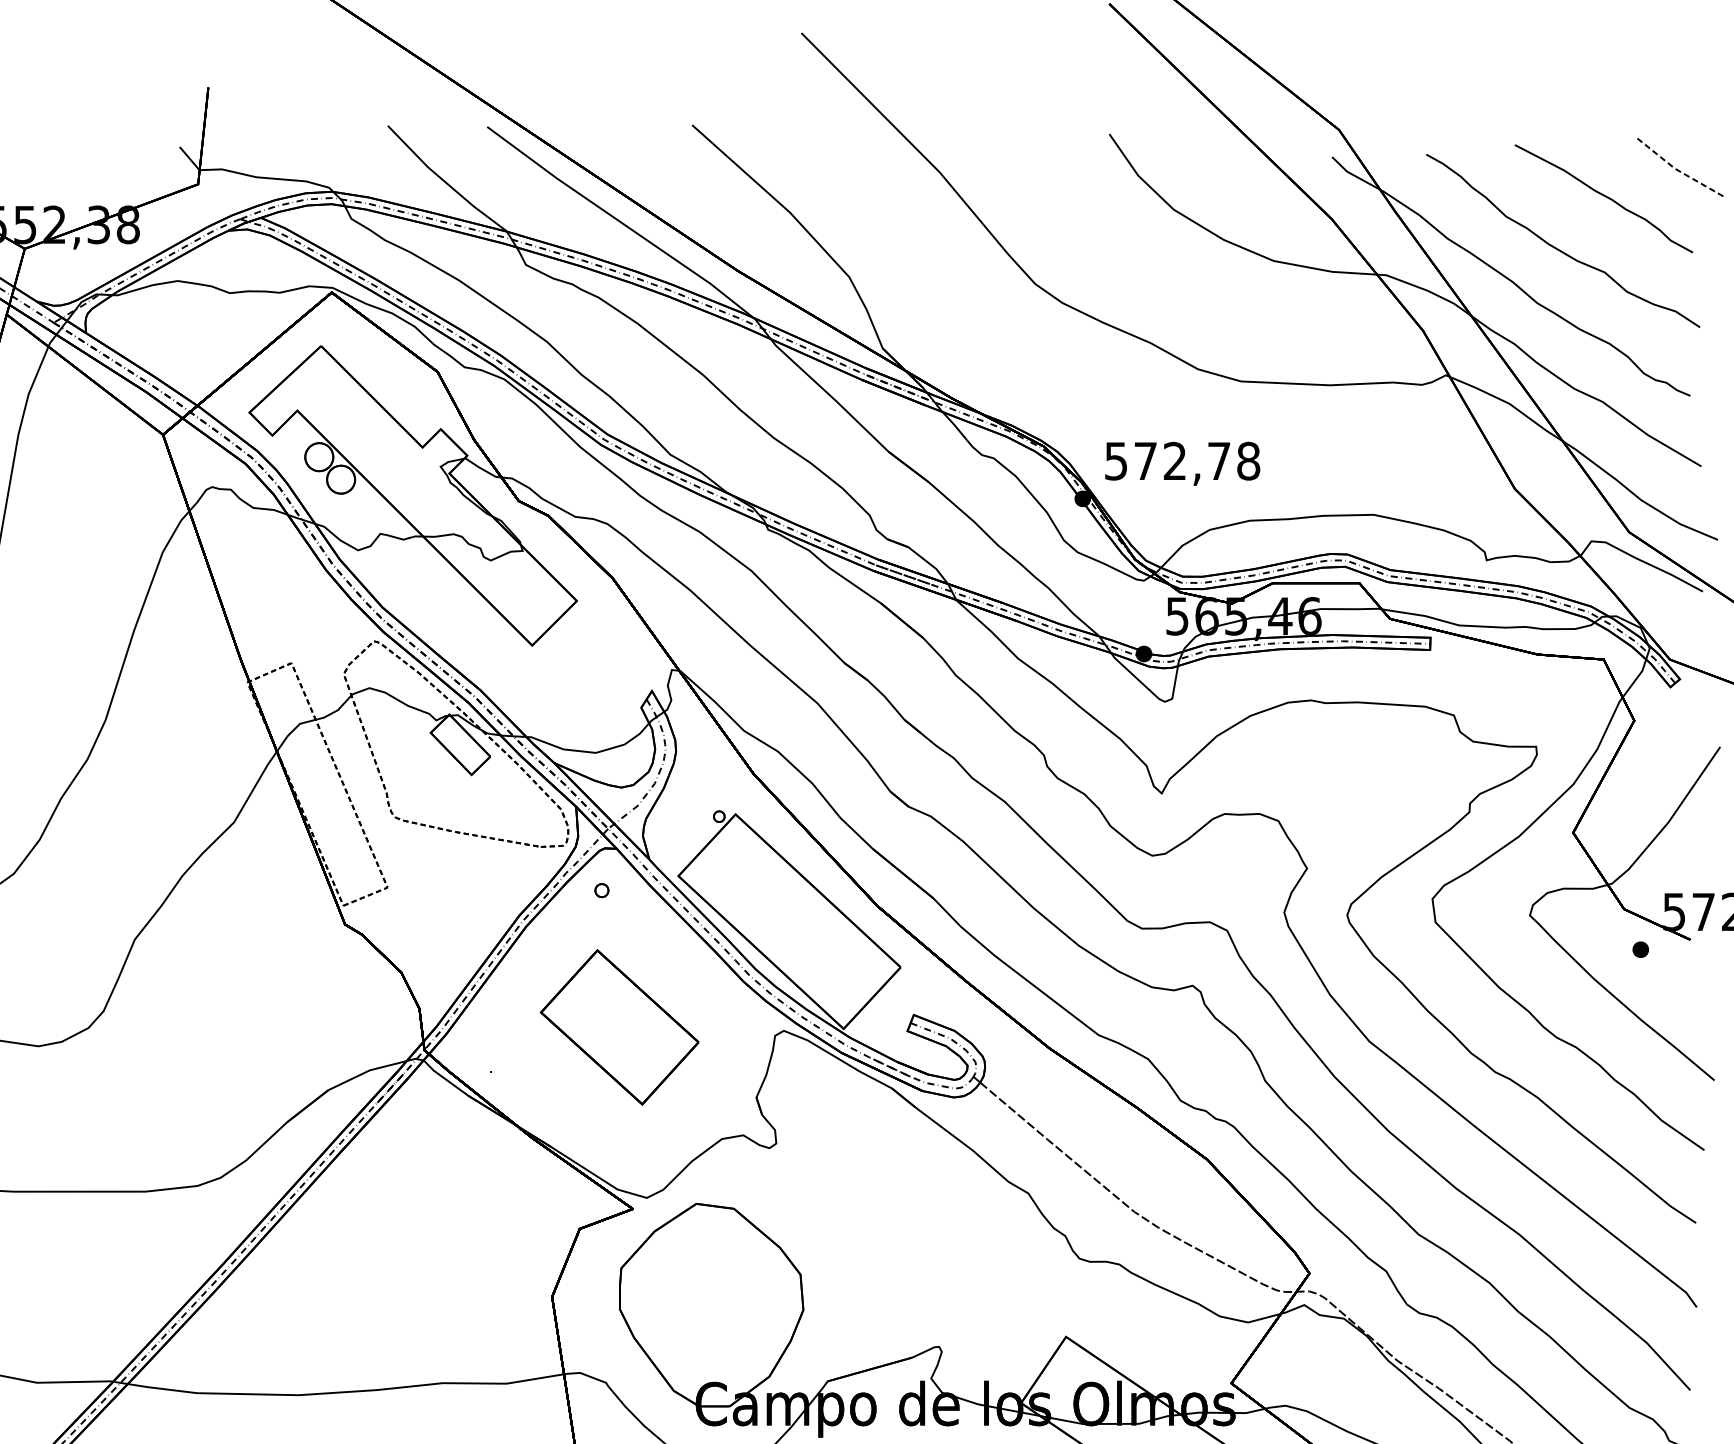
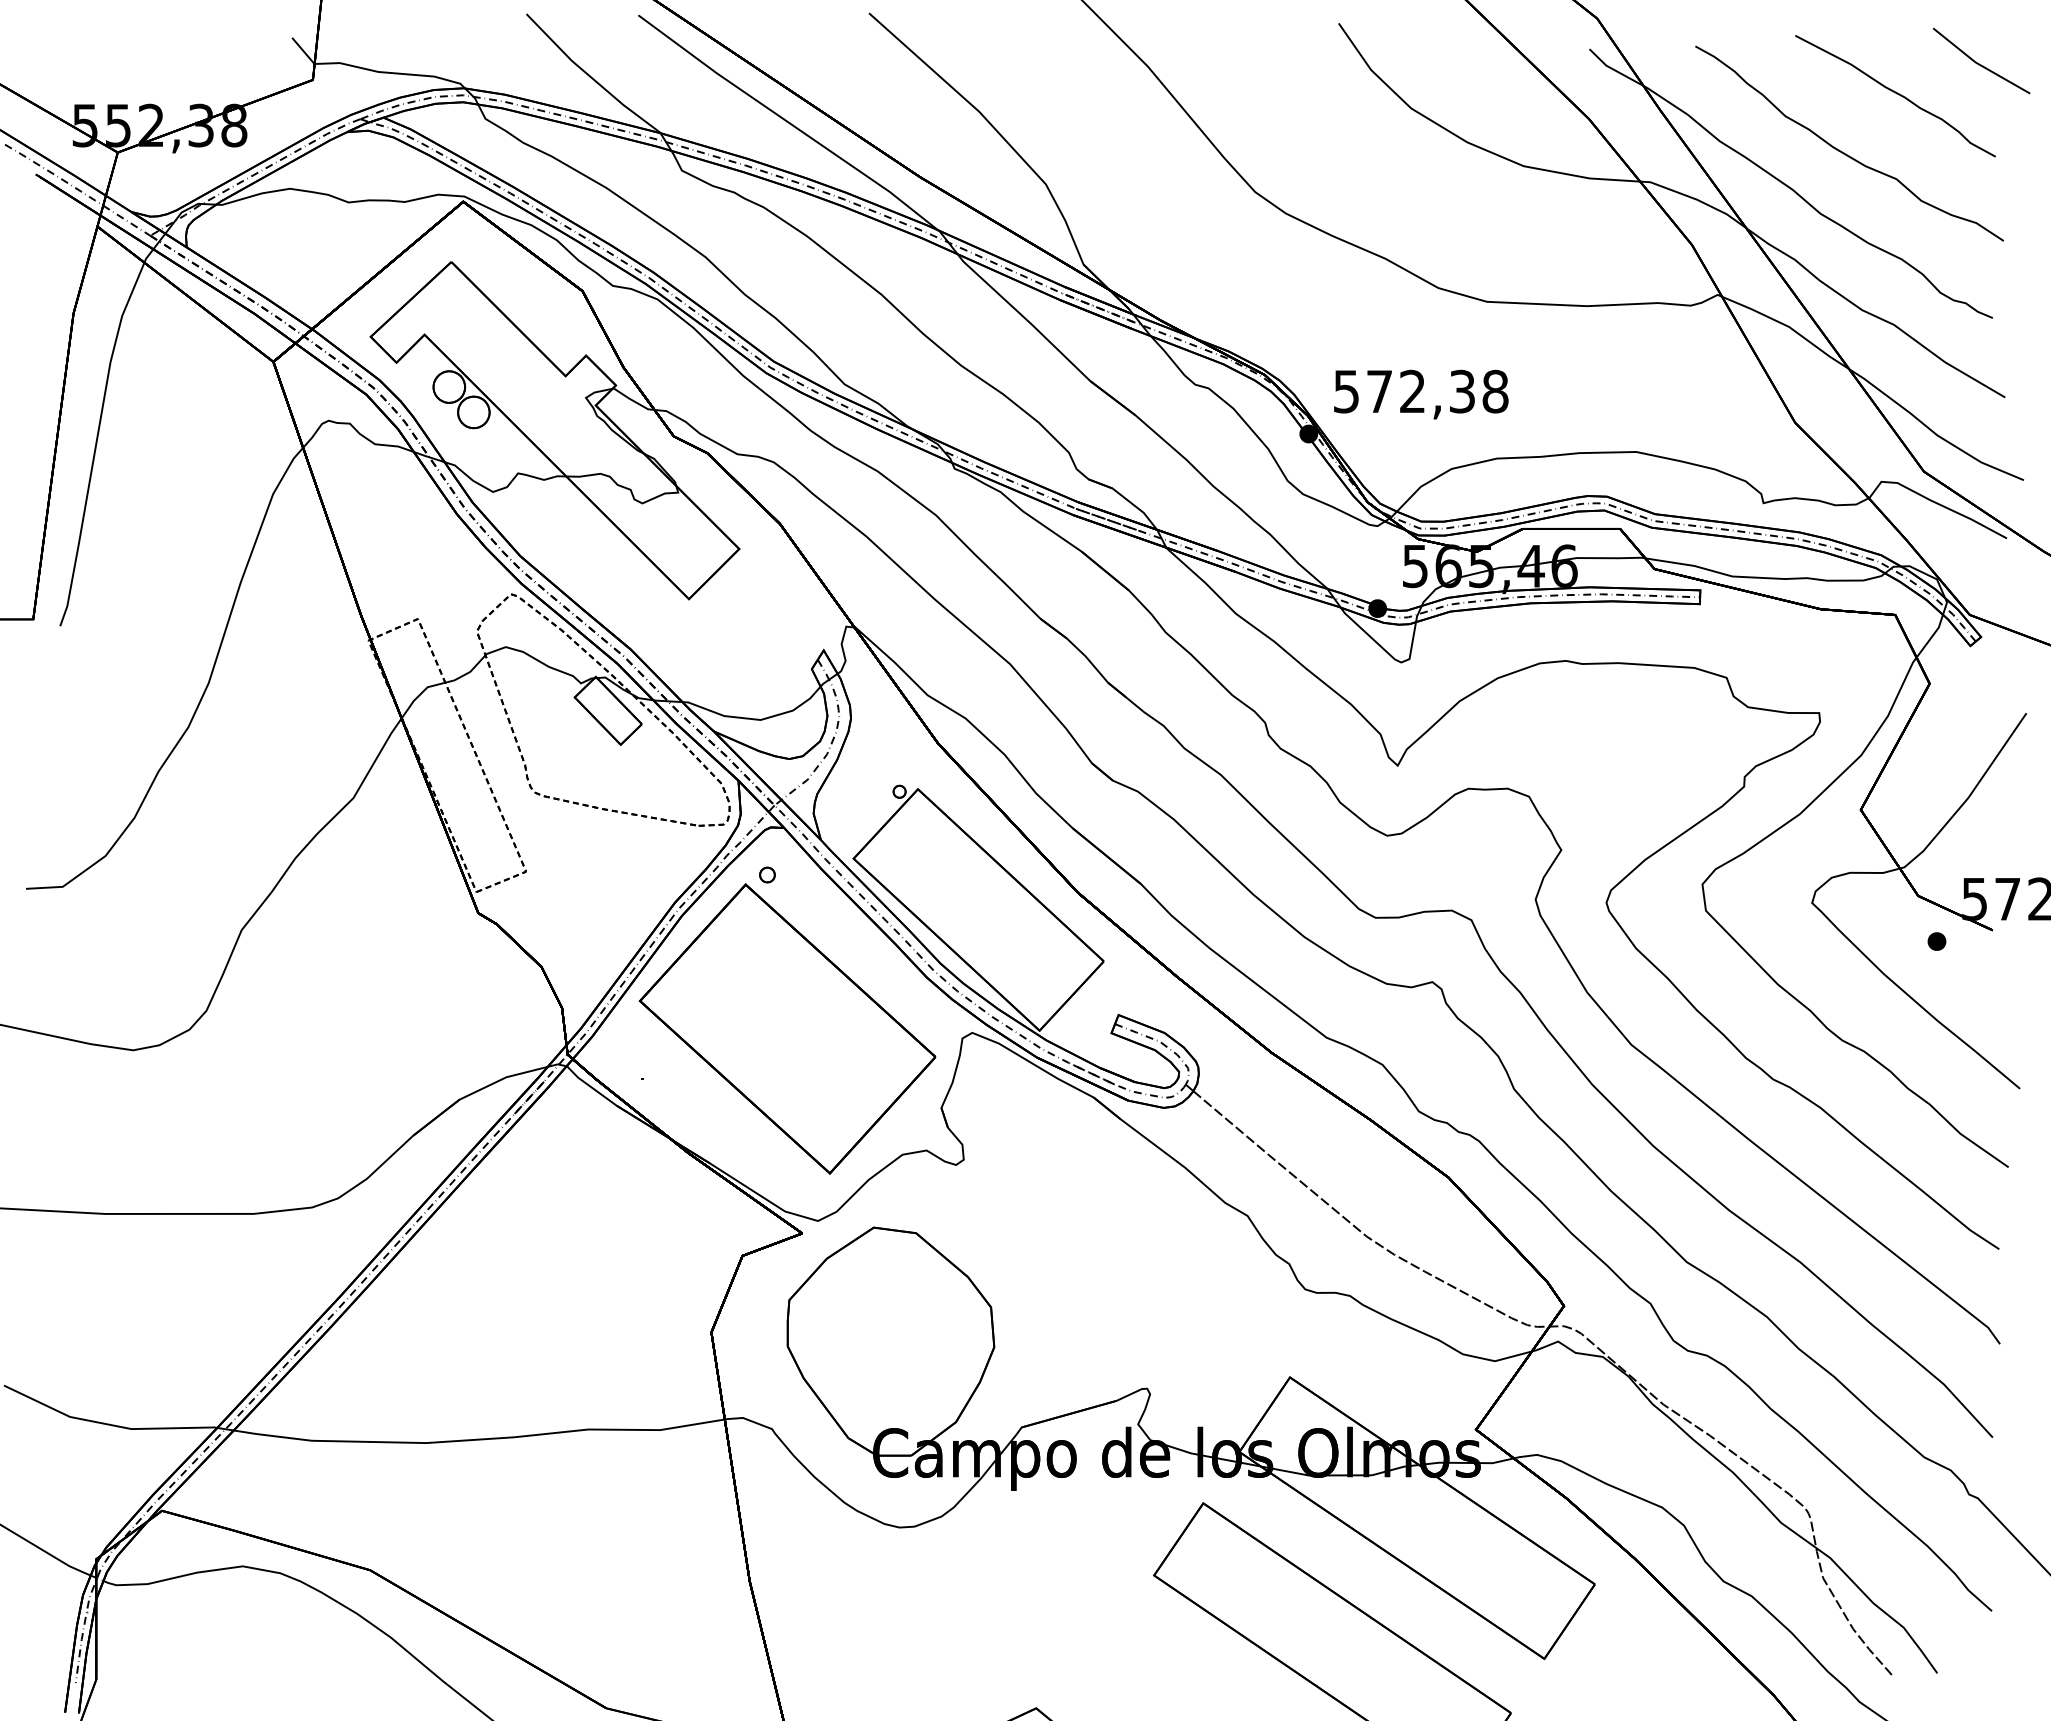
line: (1678, 170) -> (1979, 64), dashed -> solid
text: (1219, 461) -> (1462, 391), 572,78 -> 572,38
part: (619, 1026) -> (787, 1028), size x1.67

